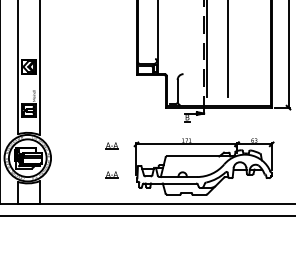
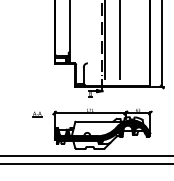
hatch: (203, 170) -> (102, 131), added
part: (111, 174) -> (36, 134), removed

